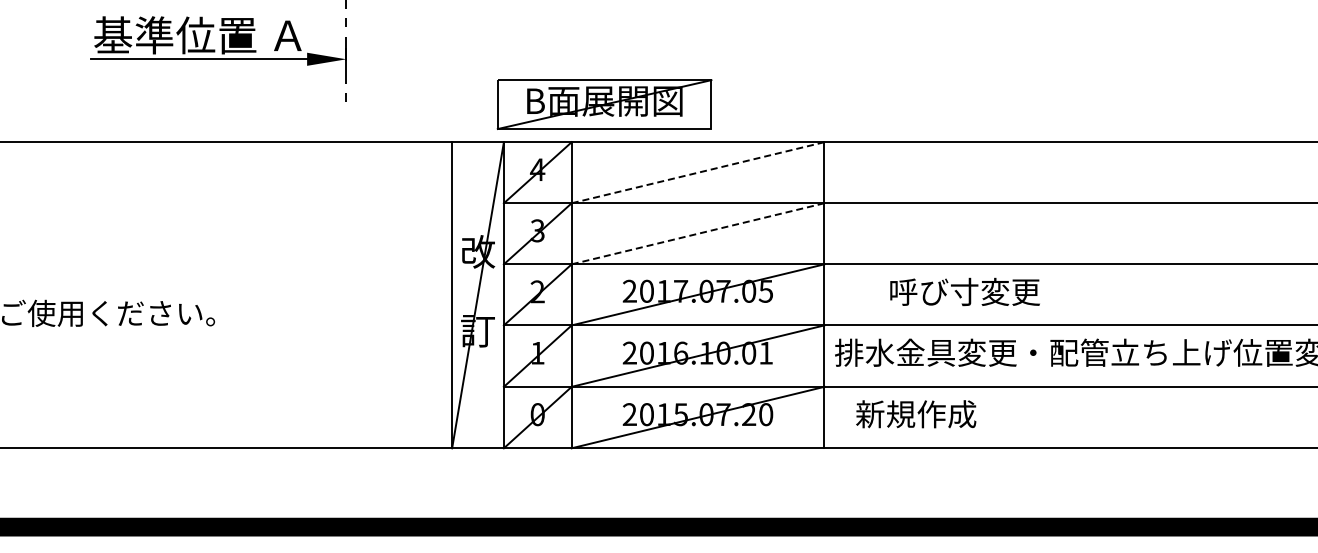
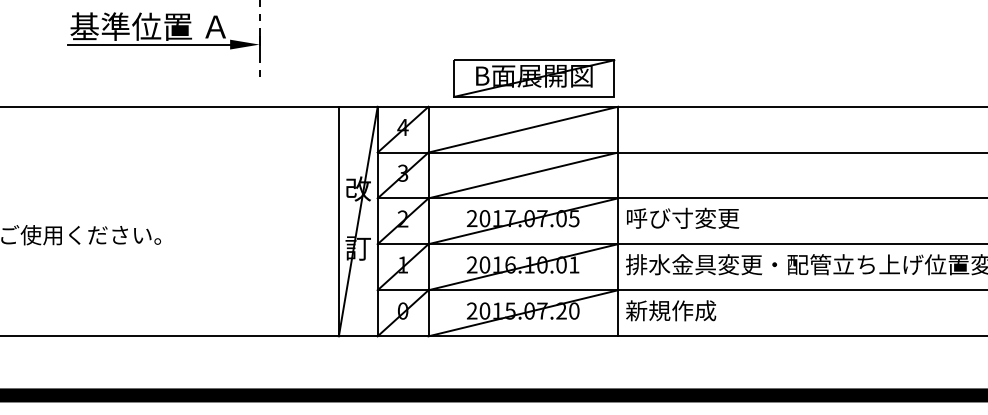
part: (604, 104) -> (534, 78), moved
line: (697, 172) -> (522, 129), dashed -> solid
line: (697, 233) -> (522, 175), dashed -> solid
text: (964, 291) -> (682, 217), moved
text: (916, 414) -> (671, 310), moved

